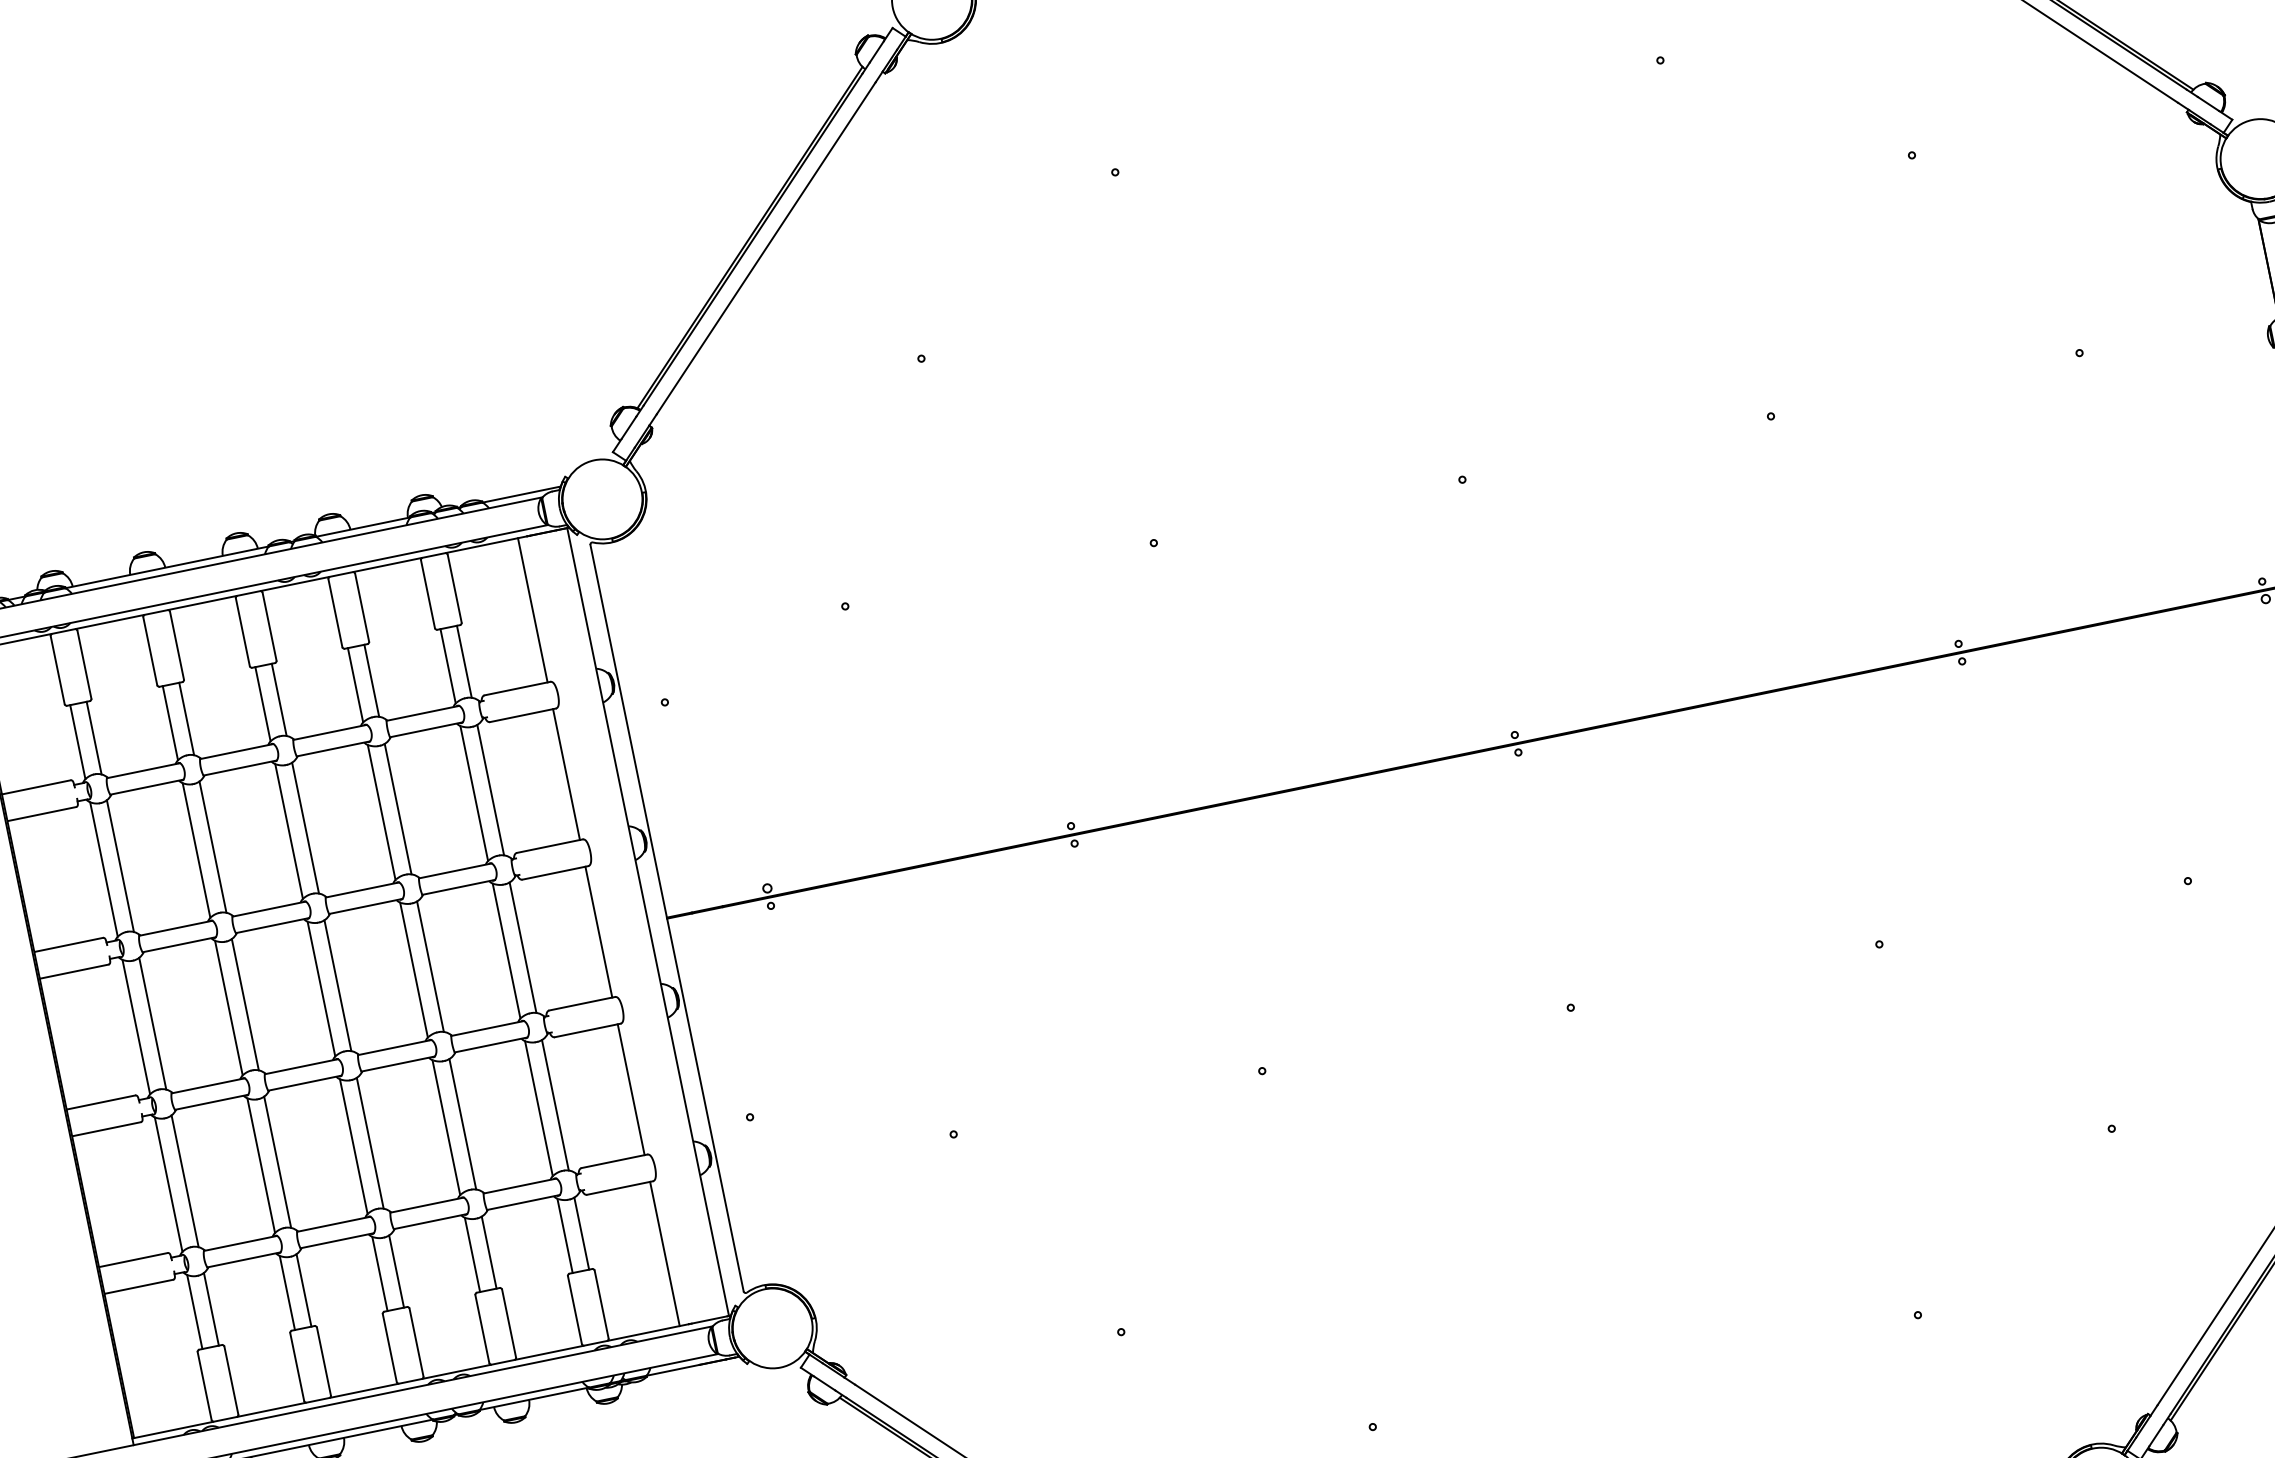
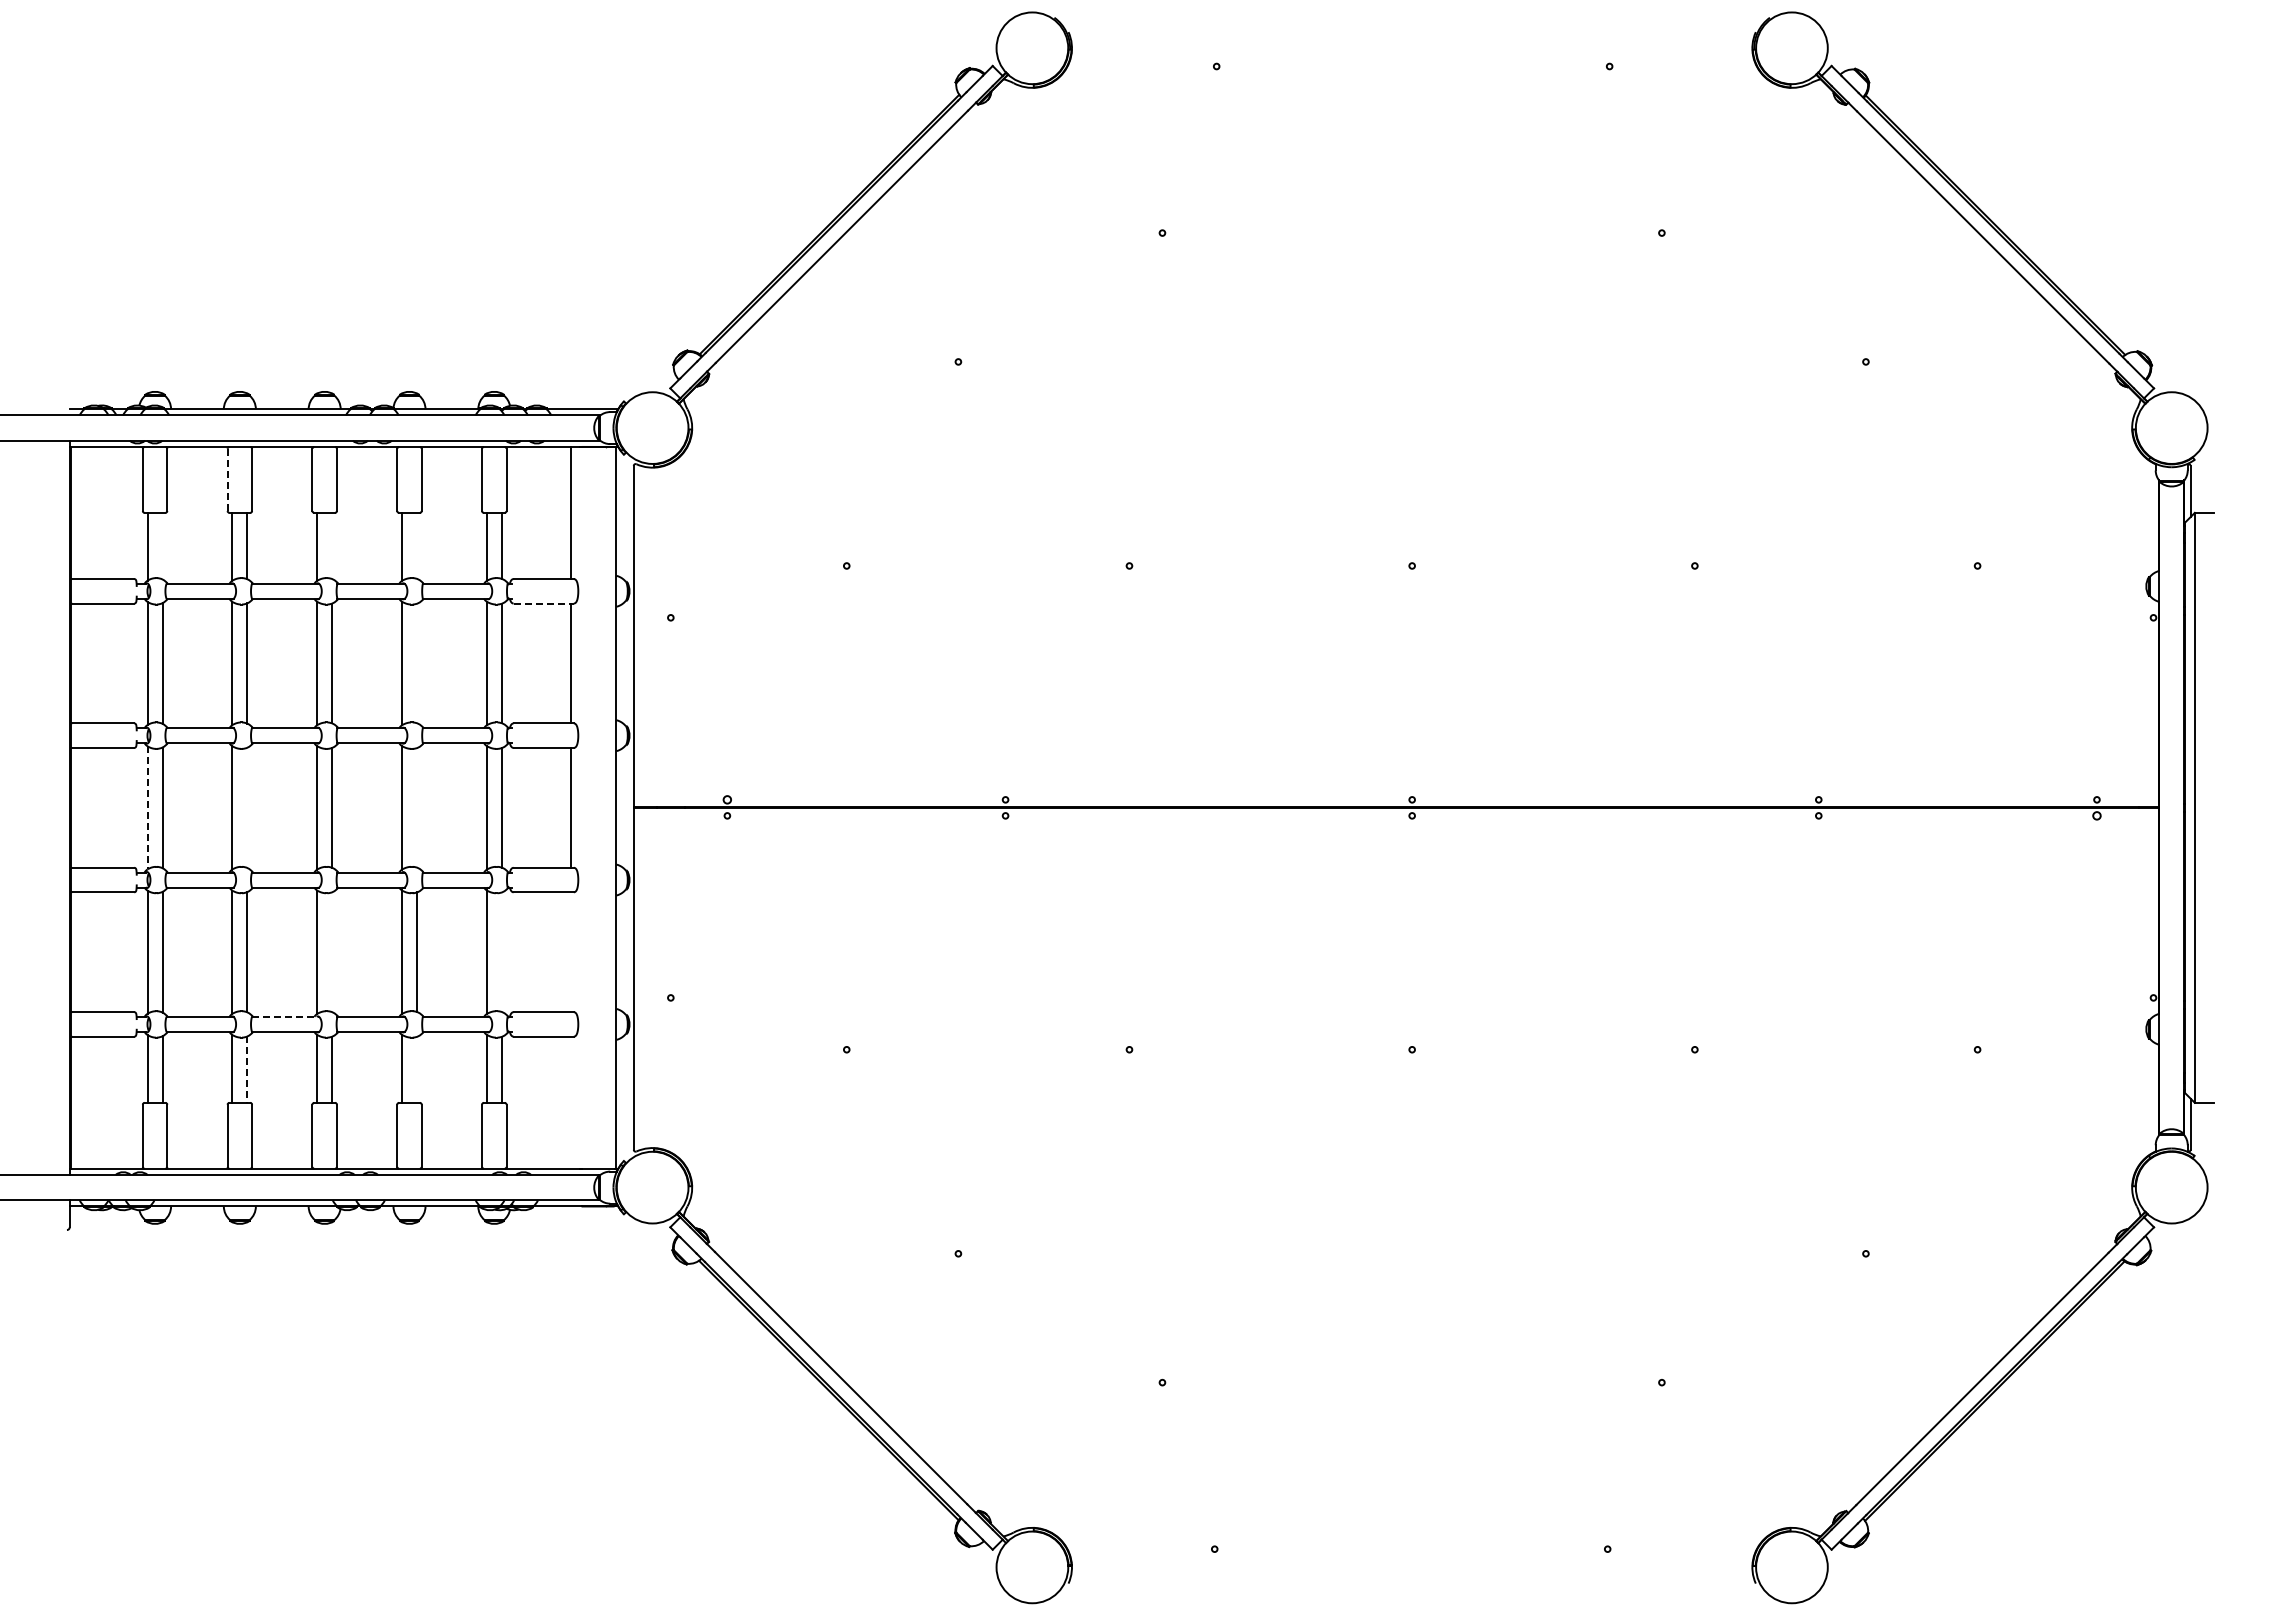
line: (150, 650) -> (227, 479), solid -> dashed
line: (372, 680) -> (417, 545), removed
line: (279, 699) -> (332, 545), removed
line: (523, 715) -> (544, 603), solid -> dashed
line: (93, 737) -> (162, 545), removed
line: (398, 809) -> (417, 663), removed
line: (430, 966) -> (417, 807), removed
line: (245, 1004) -> (247, 807), removed
line: (136, 1026) -> (147, 807), solid -> dashed
line: (631, 1089) -> (571, 952), removed
line: (554, 1104) -> (501, 951), removed
line: (370, 1143) -> (332, 952), removed
line: (333, 1223) -> (285, 1016), solid -> dashed
line: (489, 1252) -> (417, 1069), removed
line: (665, 1253) -> (571, 1102), removed
line: (304, 1291) -> (247, 1070), solid -> dashed

